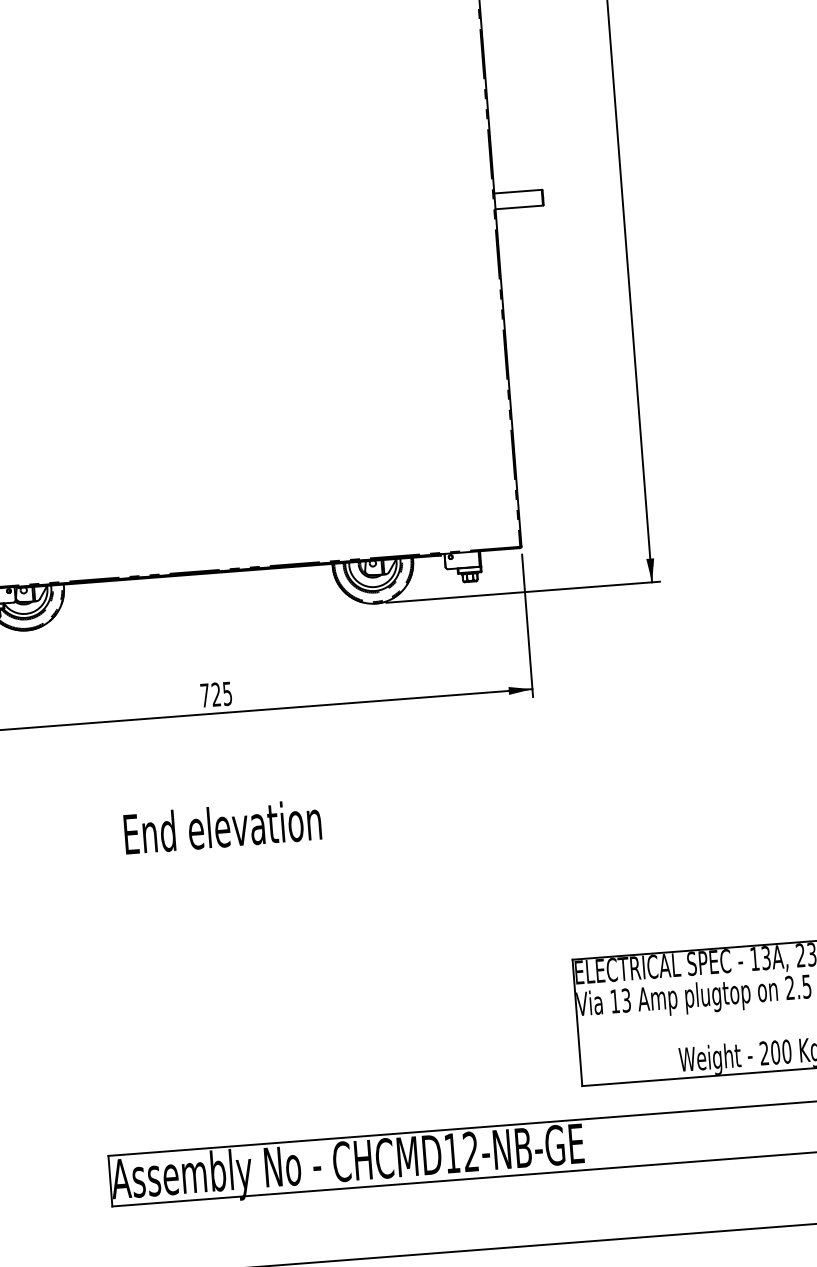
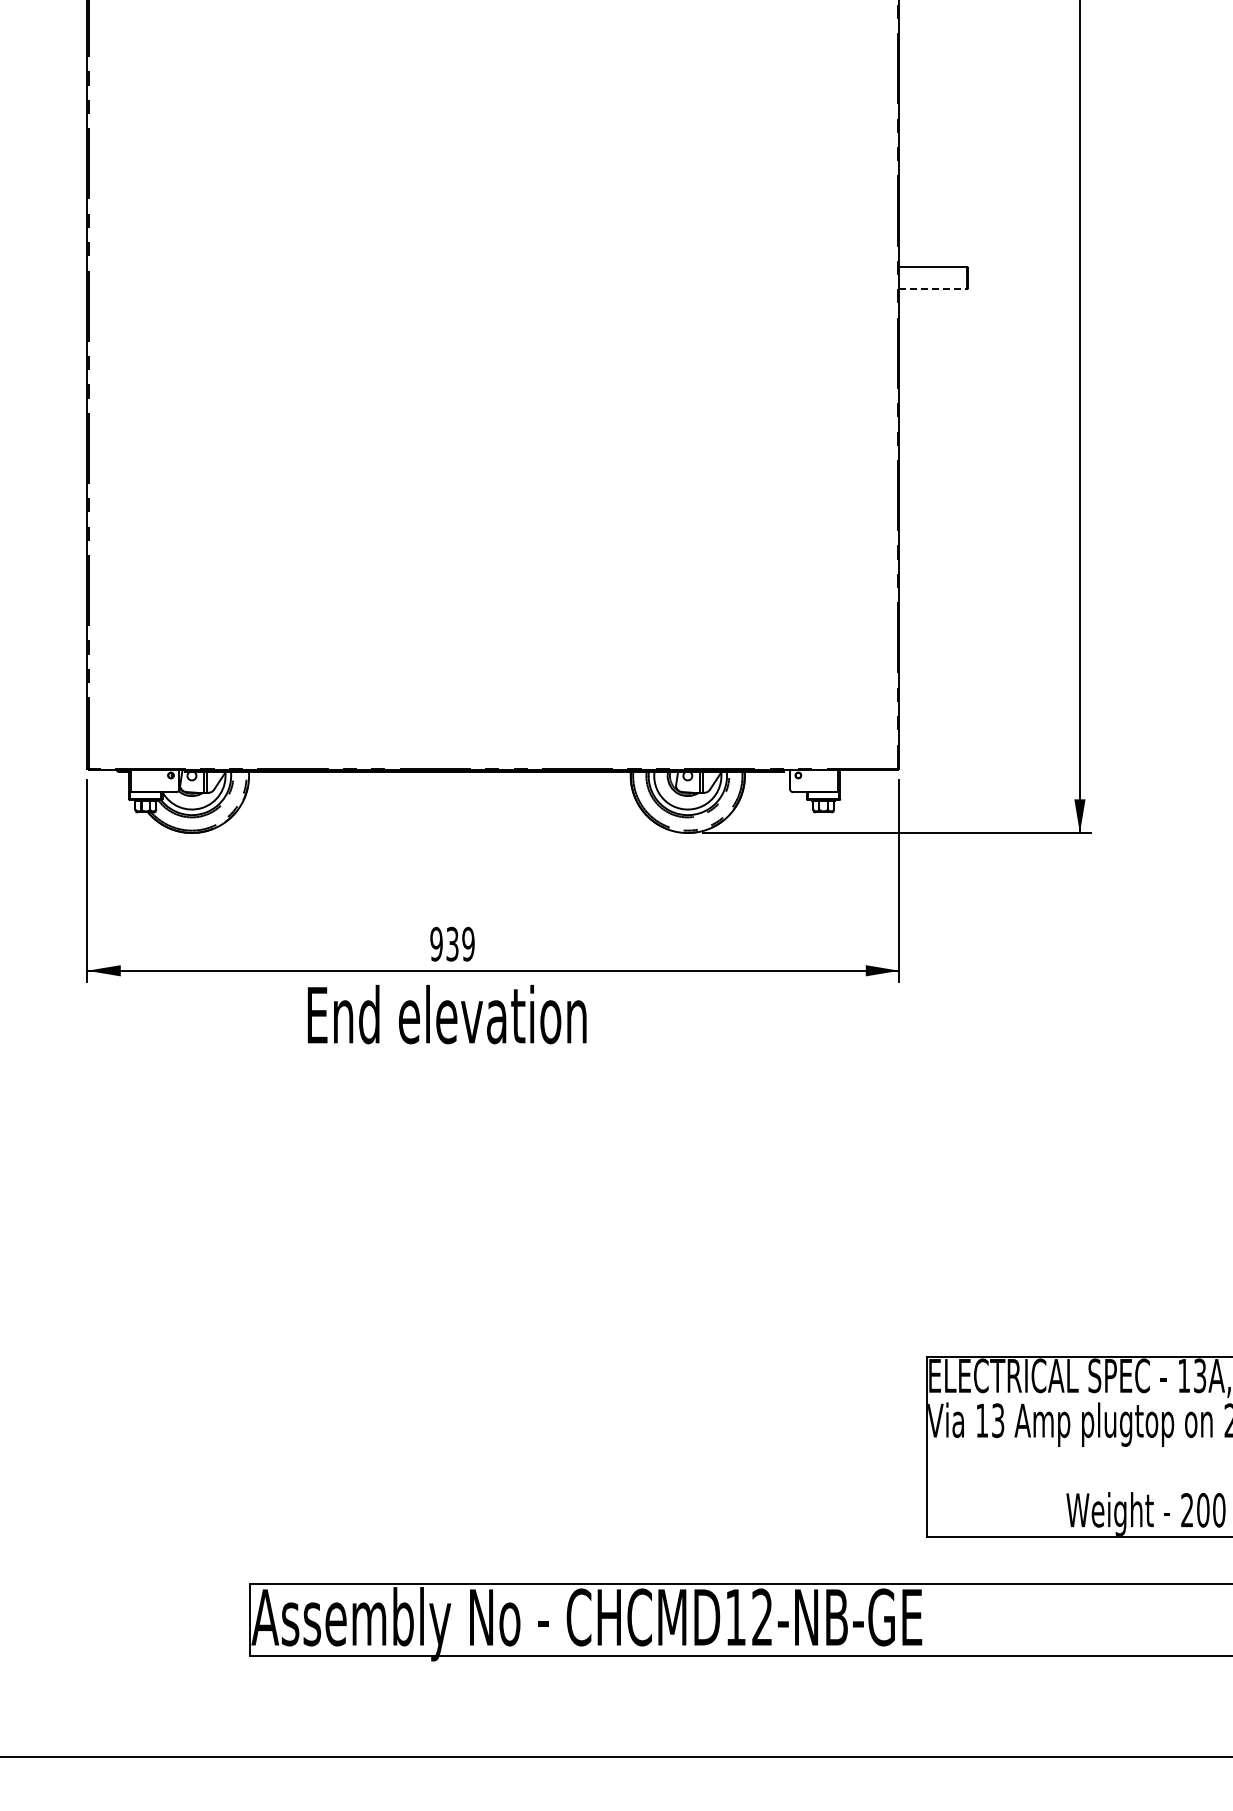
line: (519, 207) -> (933, 289), solid -> dashed
text: (216, 694) -> (452, 943), 725 -> 939
text: (222, 826) -> (446, 1014), moved

